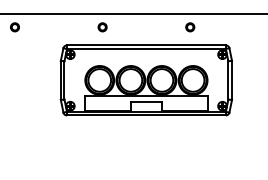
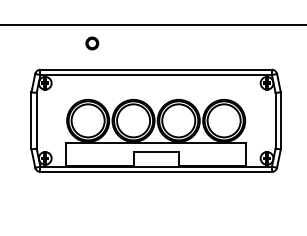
part: (190, 27) -> (220, 43), removed

